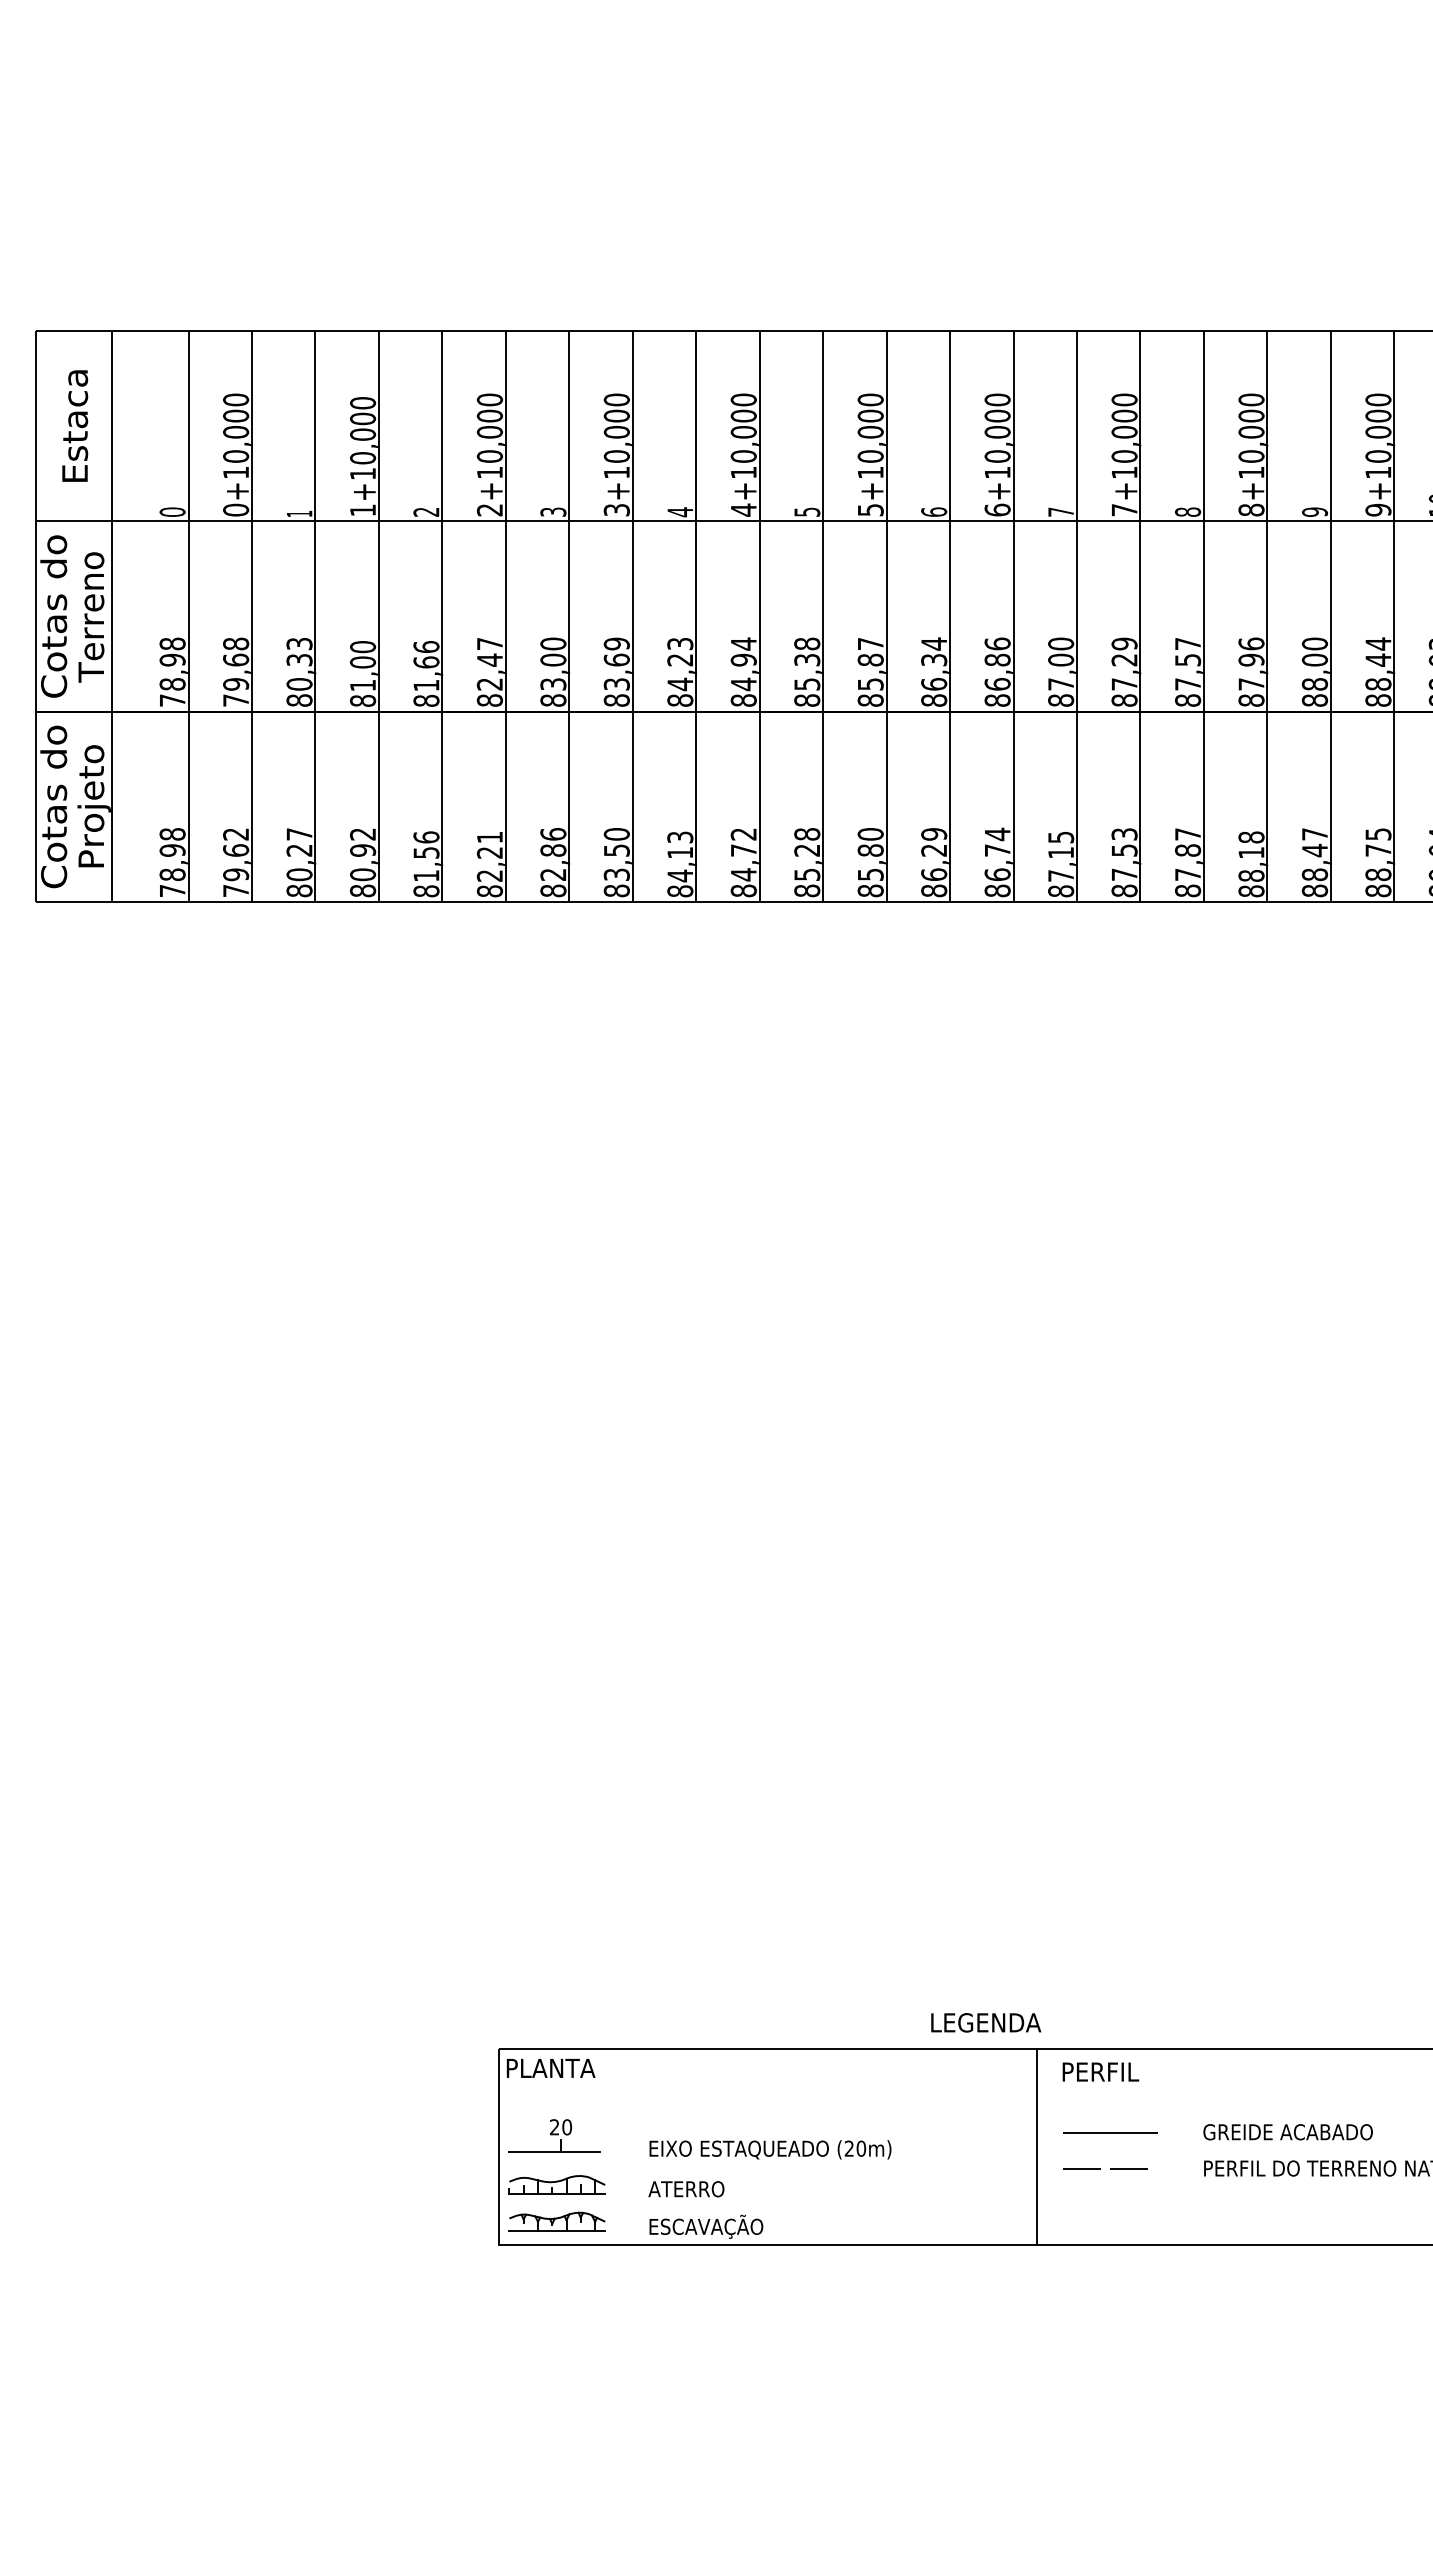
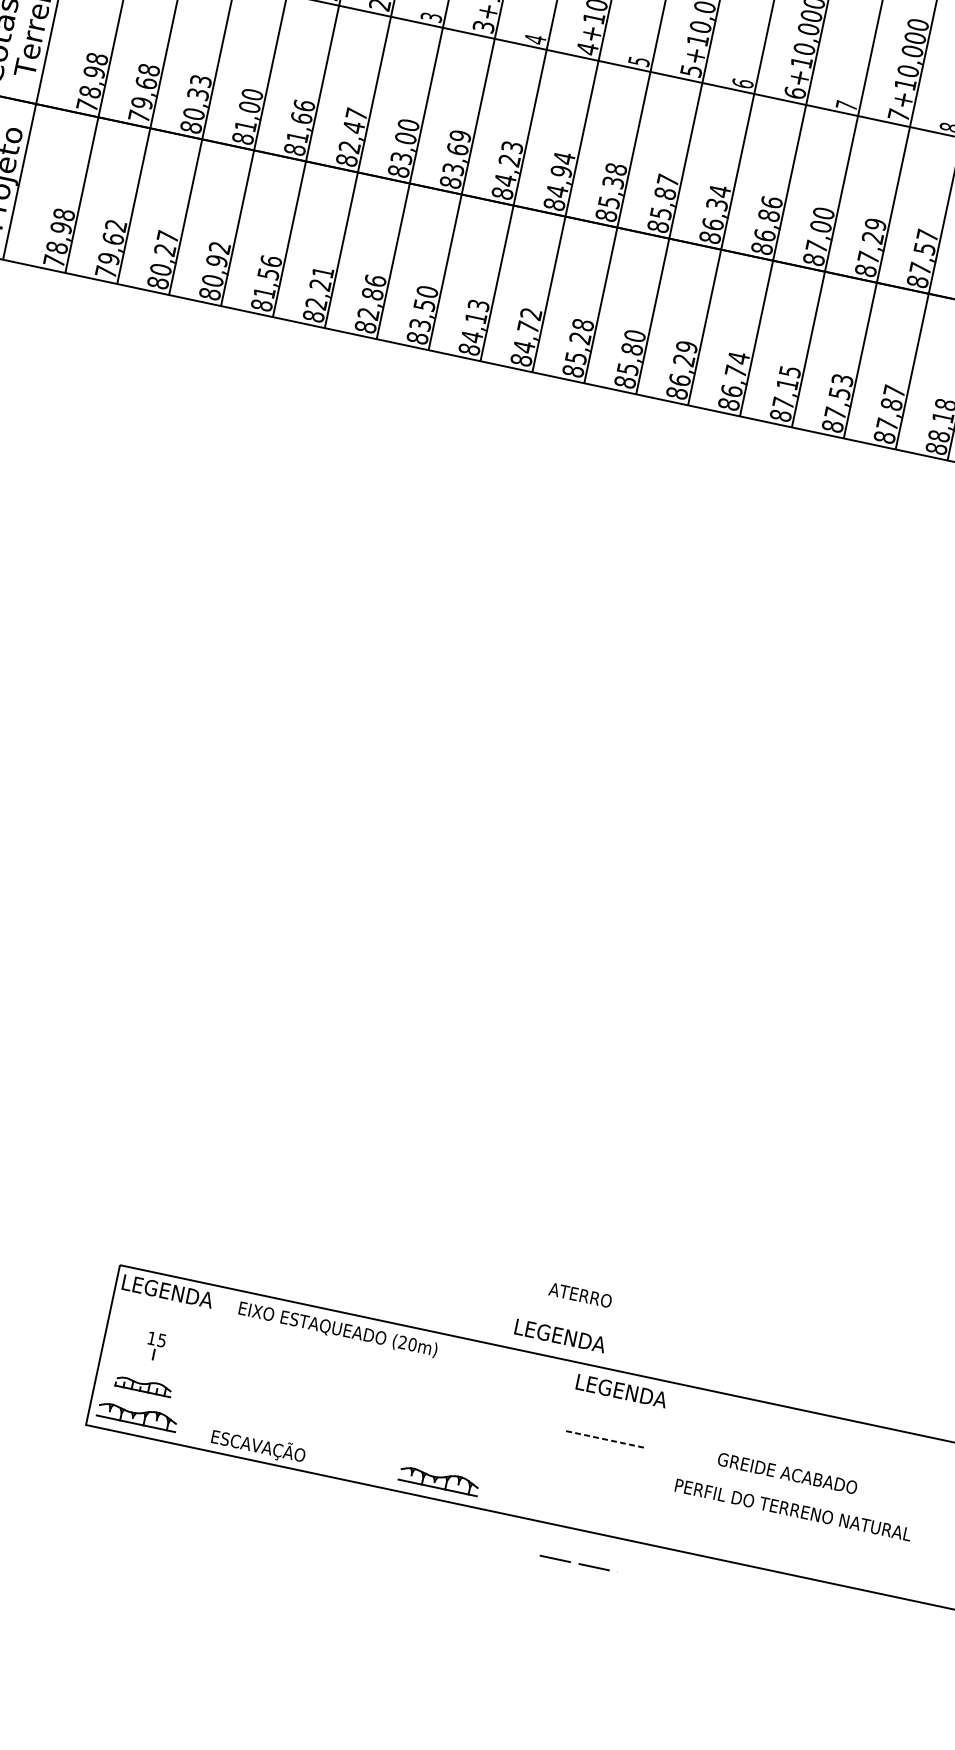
text: (986, 2022) -> (560, 1335), moved
text: (562, 2068) -> (168, 1291), PLANTA -> LEGENDA
text: (1118, 2071) -> (622, 1390), PERFIL -> LEGENDA
text: (561, 2127) -> (157, 1339), 20 -> 15
line: (1110, 2132) -> (605, 1439), solid -> dashed
text: (1287, 2132) -> (787, 1473), moved
line: (1037, 2146) -> (543, 1438), removed
text: (770, 2149) -> (338, 1329), moved
line: (554, 2151) -> (147, 1358), removed
line: (1100, 2168) -> (570, 1561), moved
part: (556, 2184) -> (143, 1385), size x0.7
text: (686, 2189) -> (580, 1295), moved
part: (925, 2221) -> (438, 1479), added

